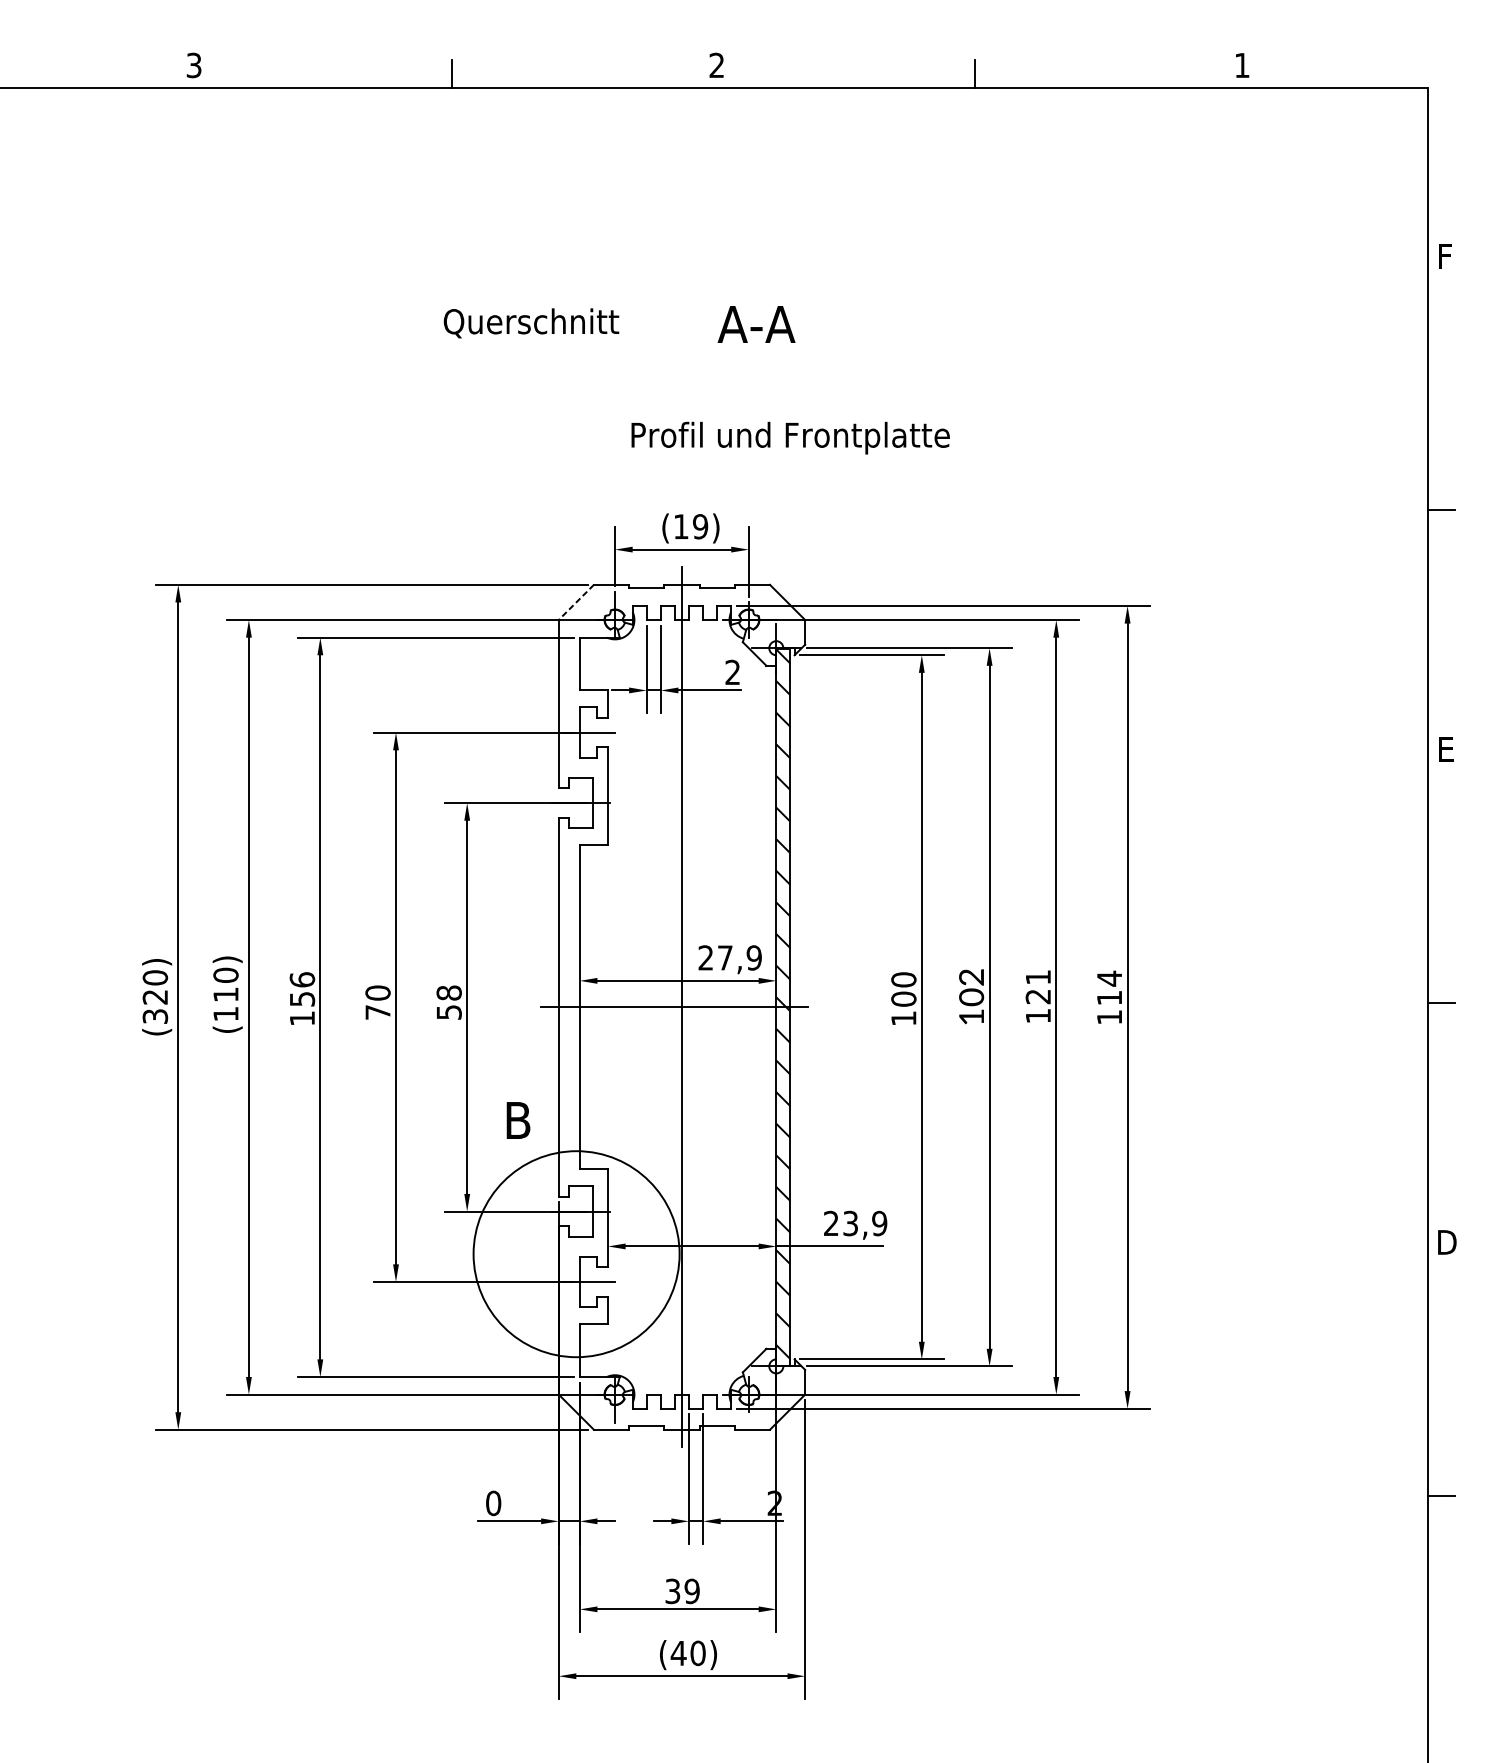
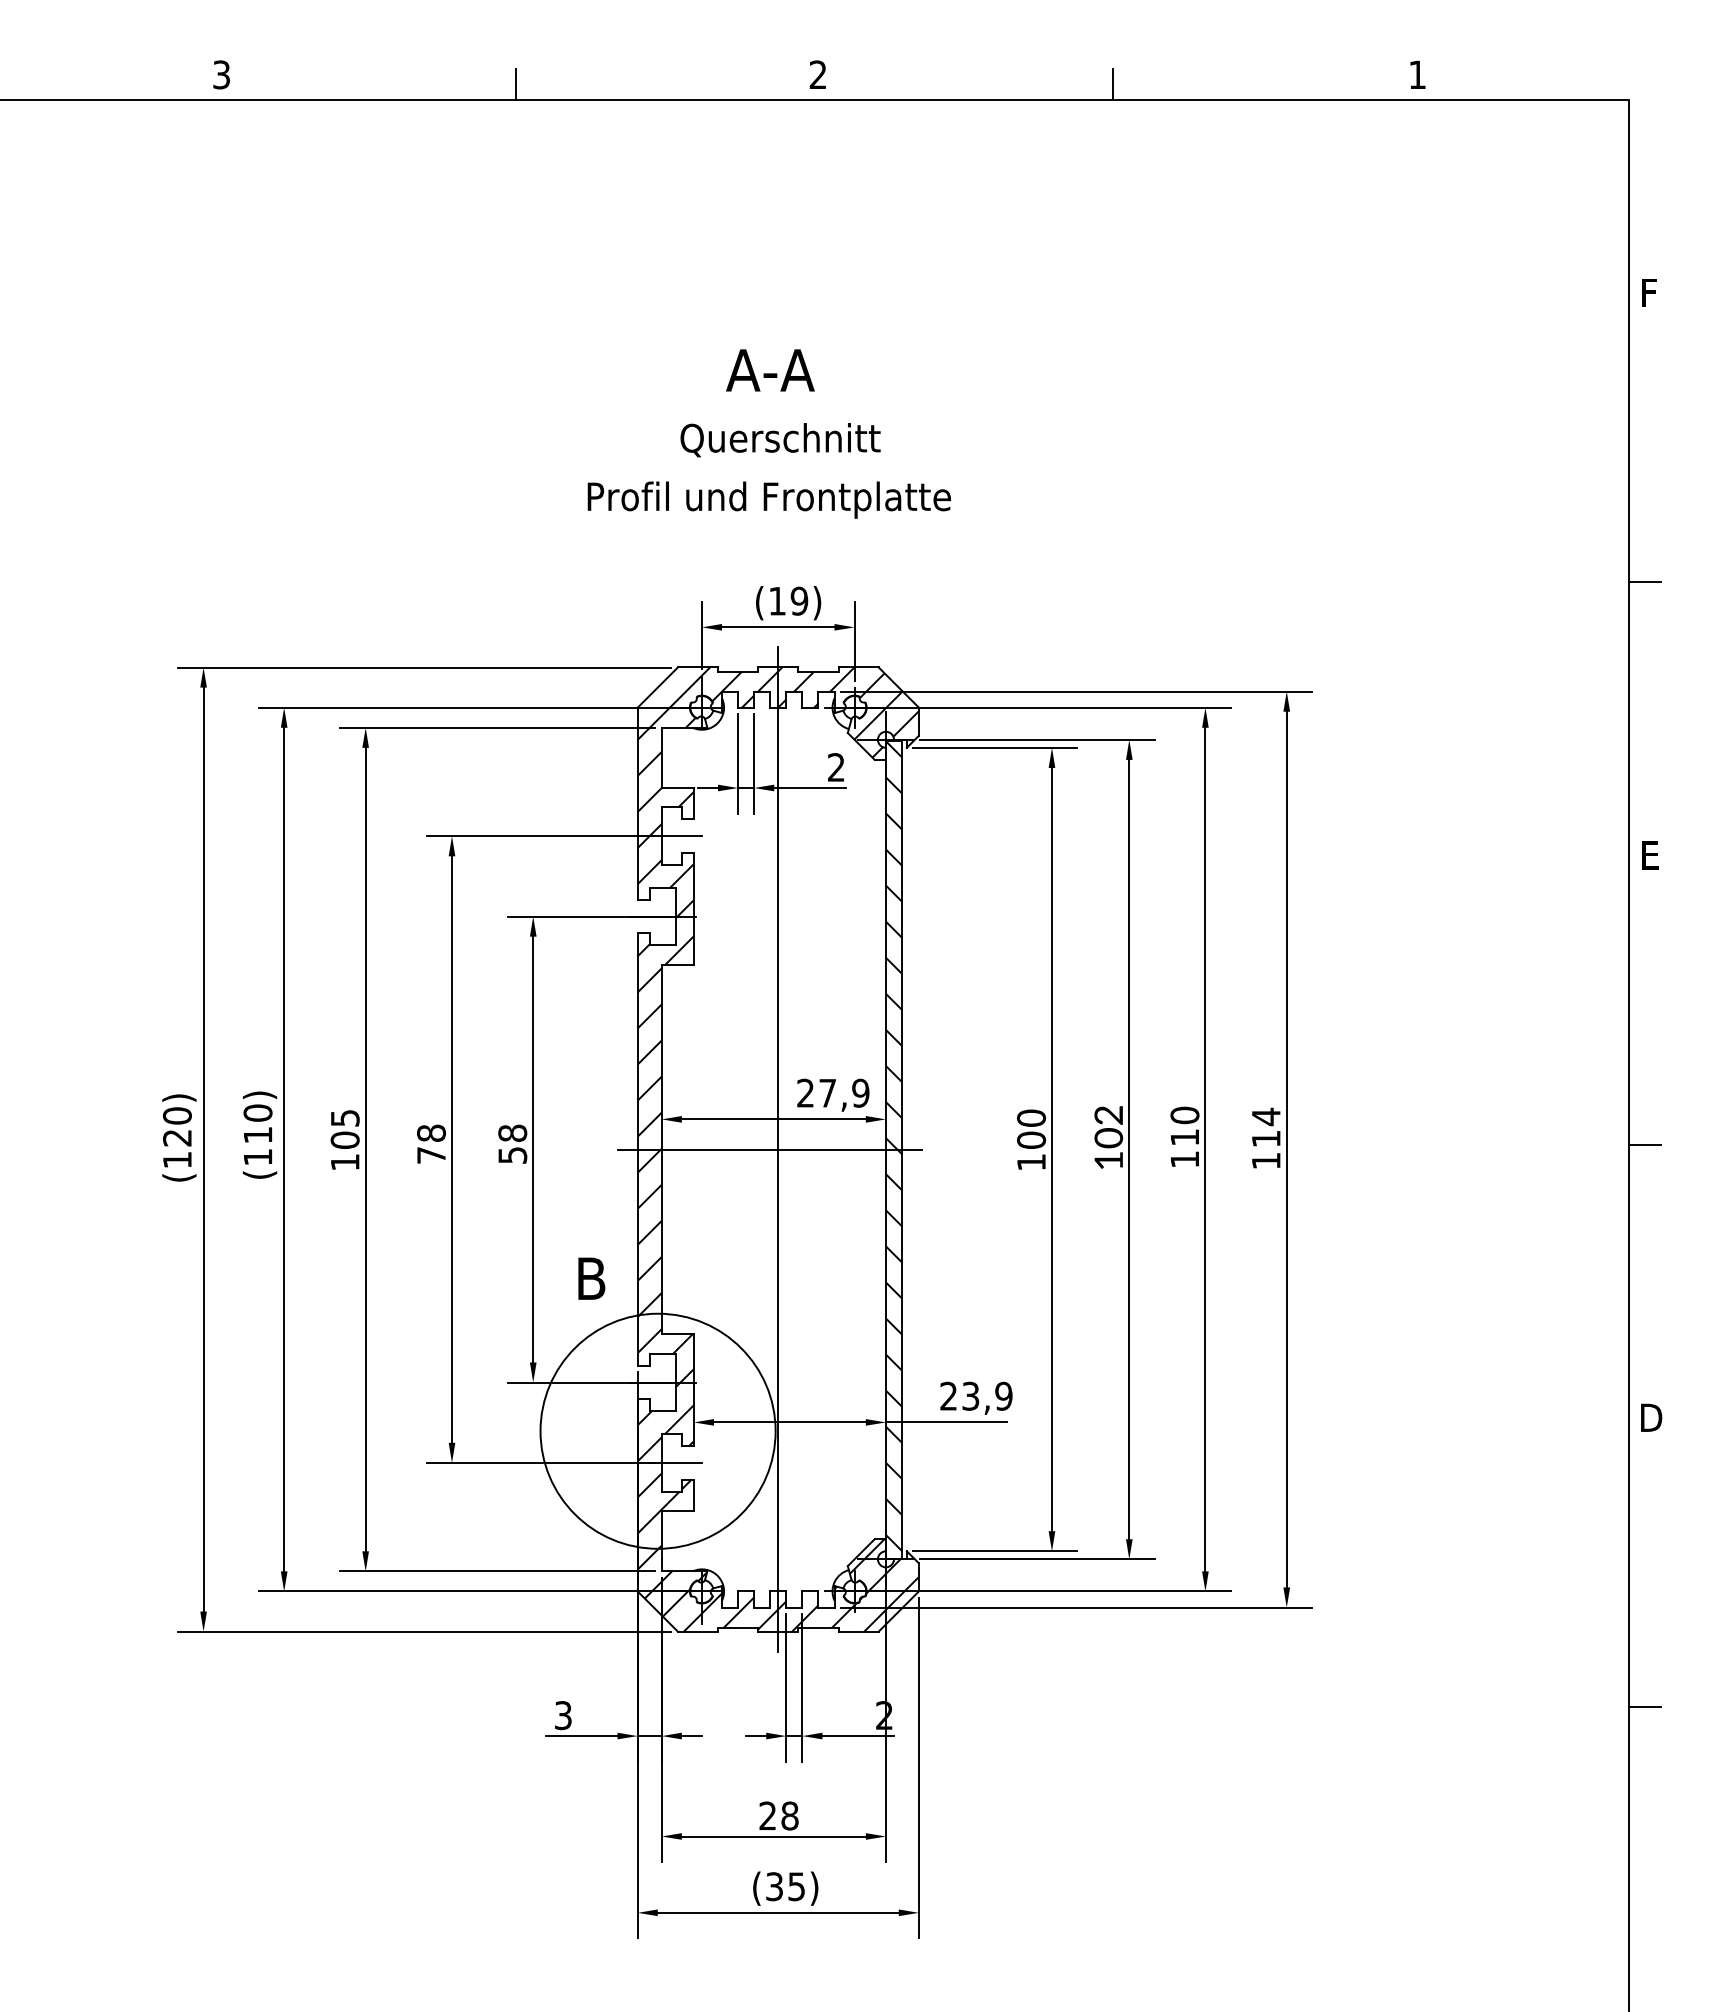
text: (531, 323) -> (780, 440), moved
text: (756, 324) -> (770, 370), moved
text: (789, 437) -> (768, 499), moved
line: (576, 602) -> (657, 687), dashed -> solid
text: (1037, 986) -> (1184, 1125), 121 -> 110
text: (301, 988) -> (344, 1128), 156 -> 105
text: (378, 992) -> (431, 1132), 70 -> 78
hatch: (681, 1007) -> (777, 1149), added
text: (155, 1016) -> (177, 1159), (320) -> (120)
text: (493, 1503) -> (563, 1715), 0 -> 3
text: (682, 1590) -> (778, 1815), 39 -> 28
text: (688, 1653) -> (785, 1886), (40) -> (35)

